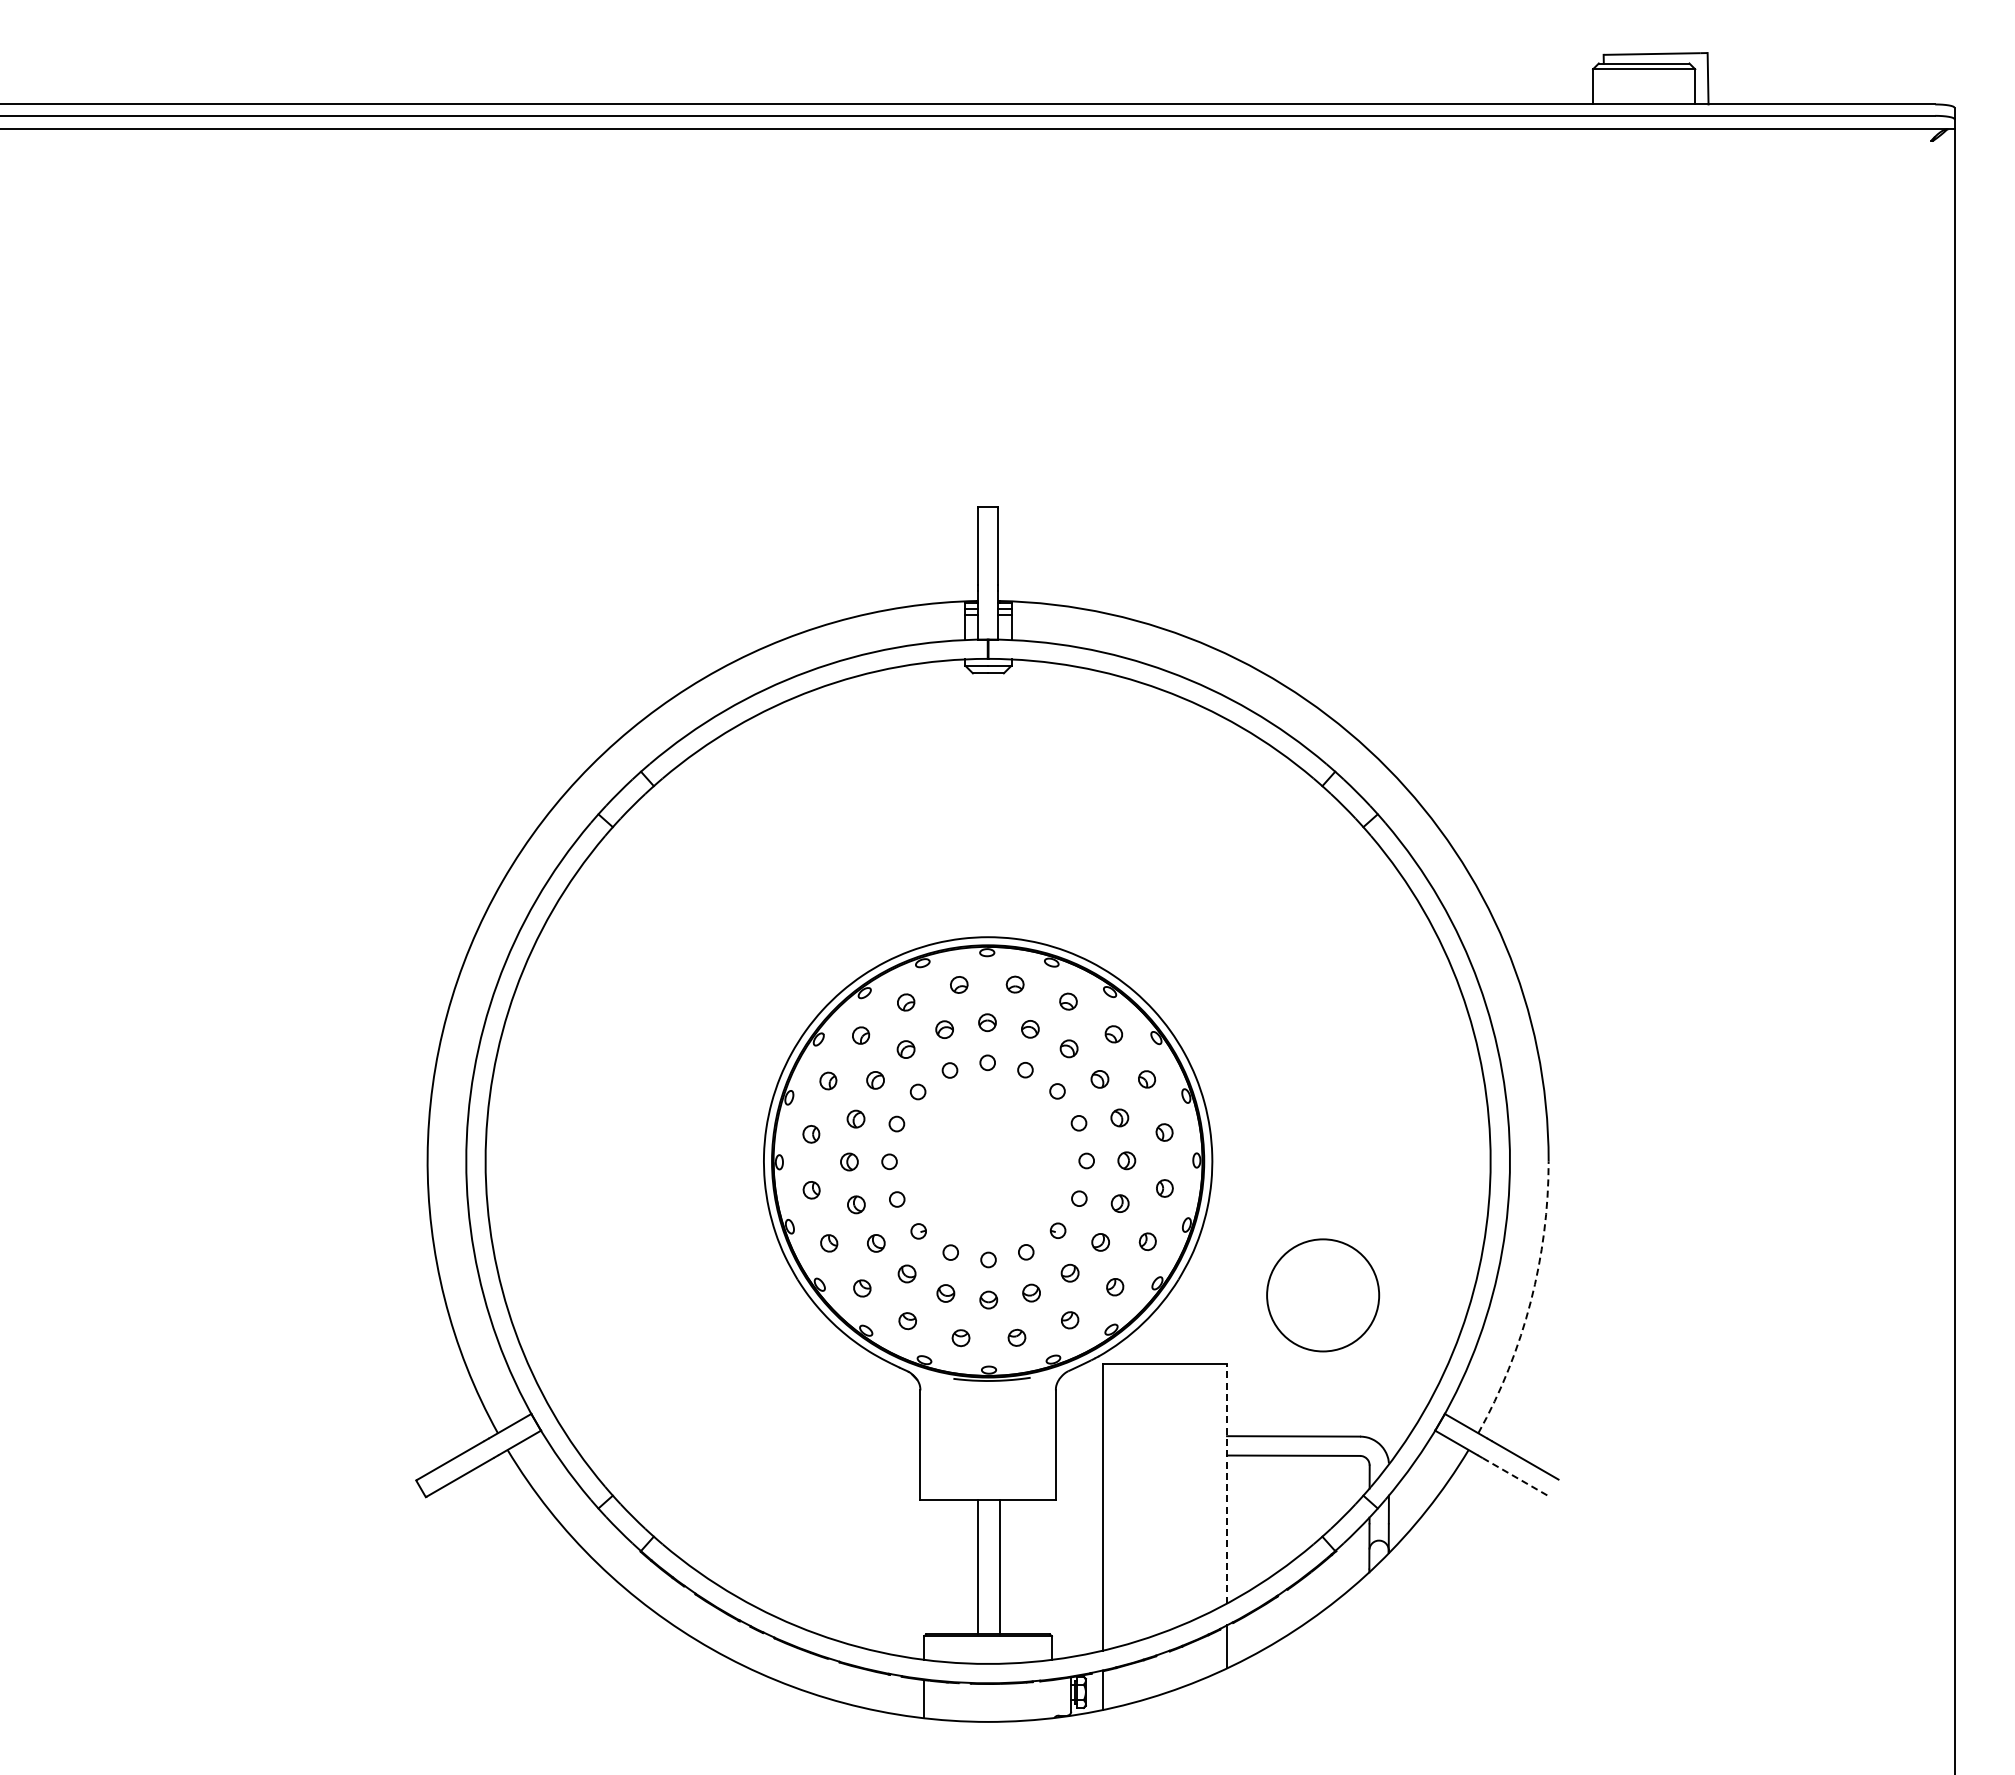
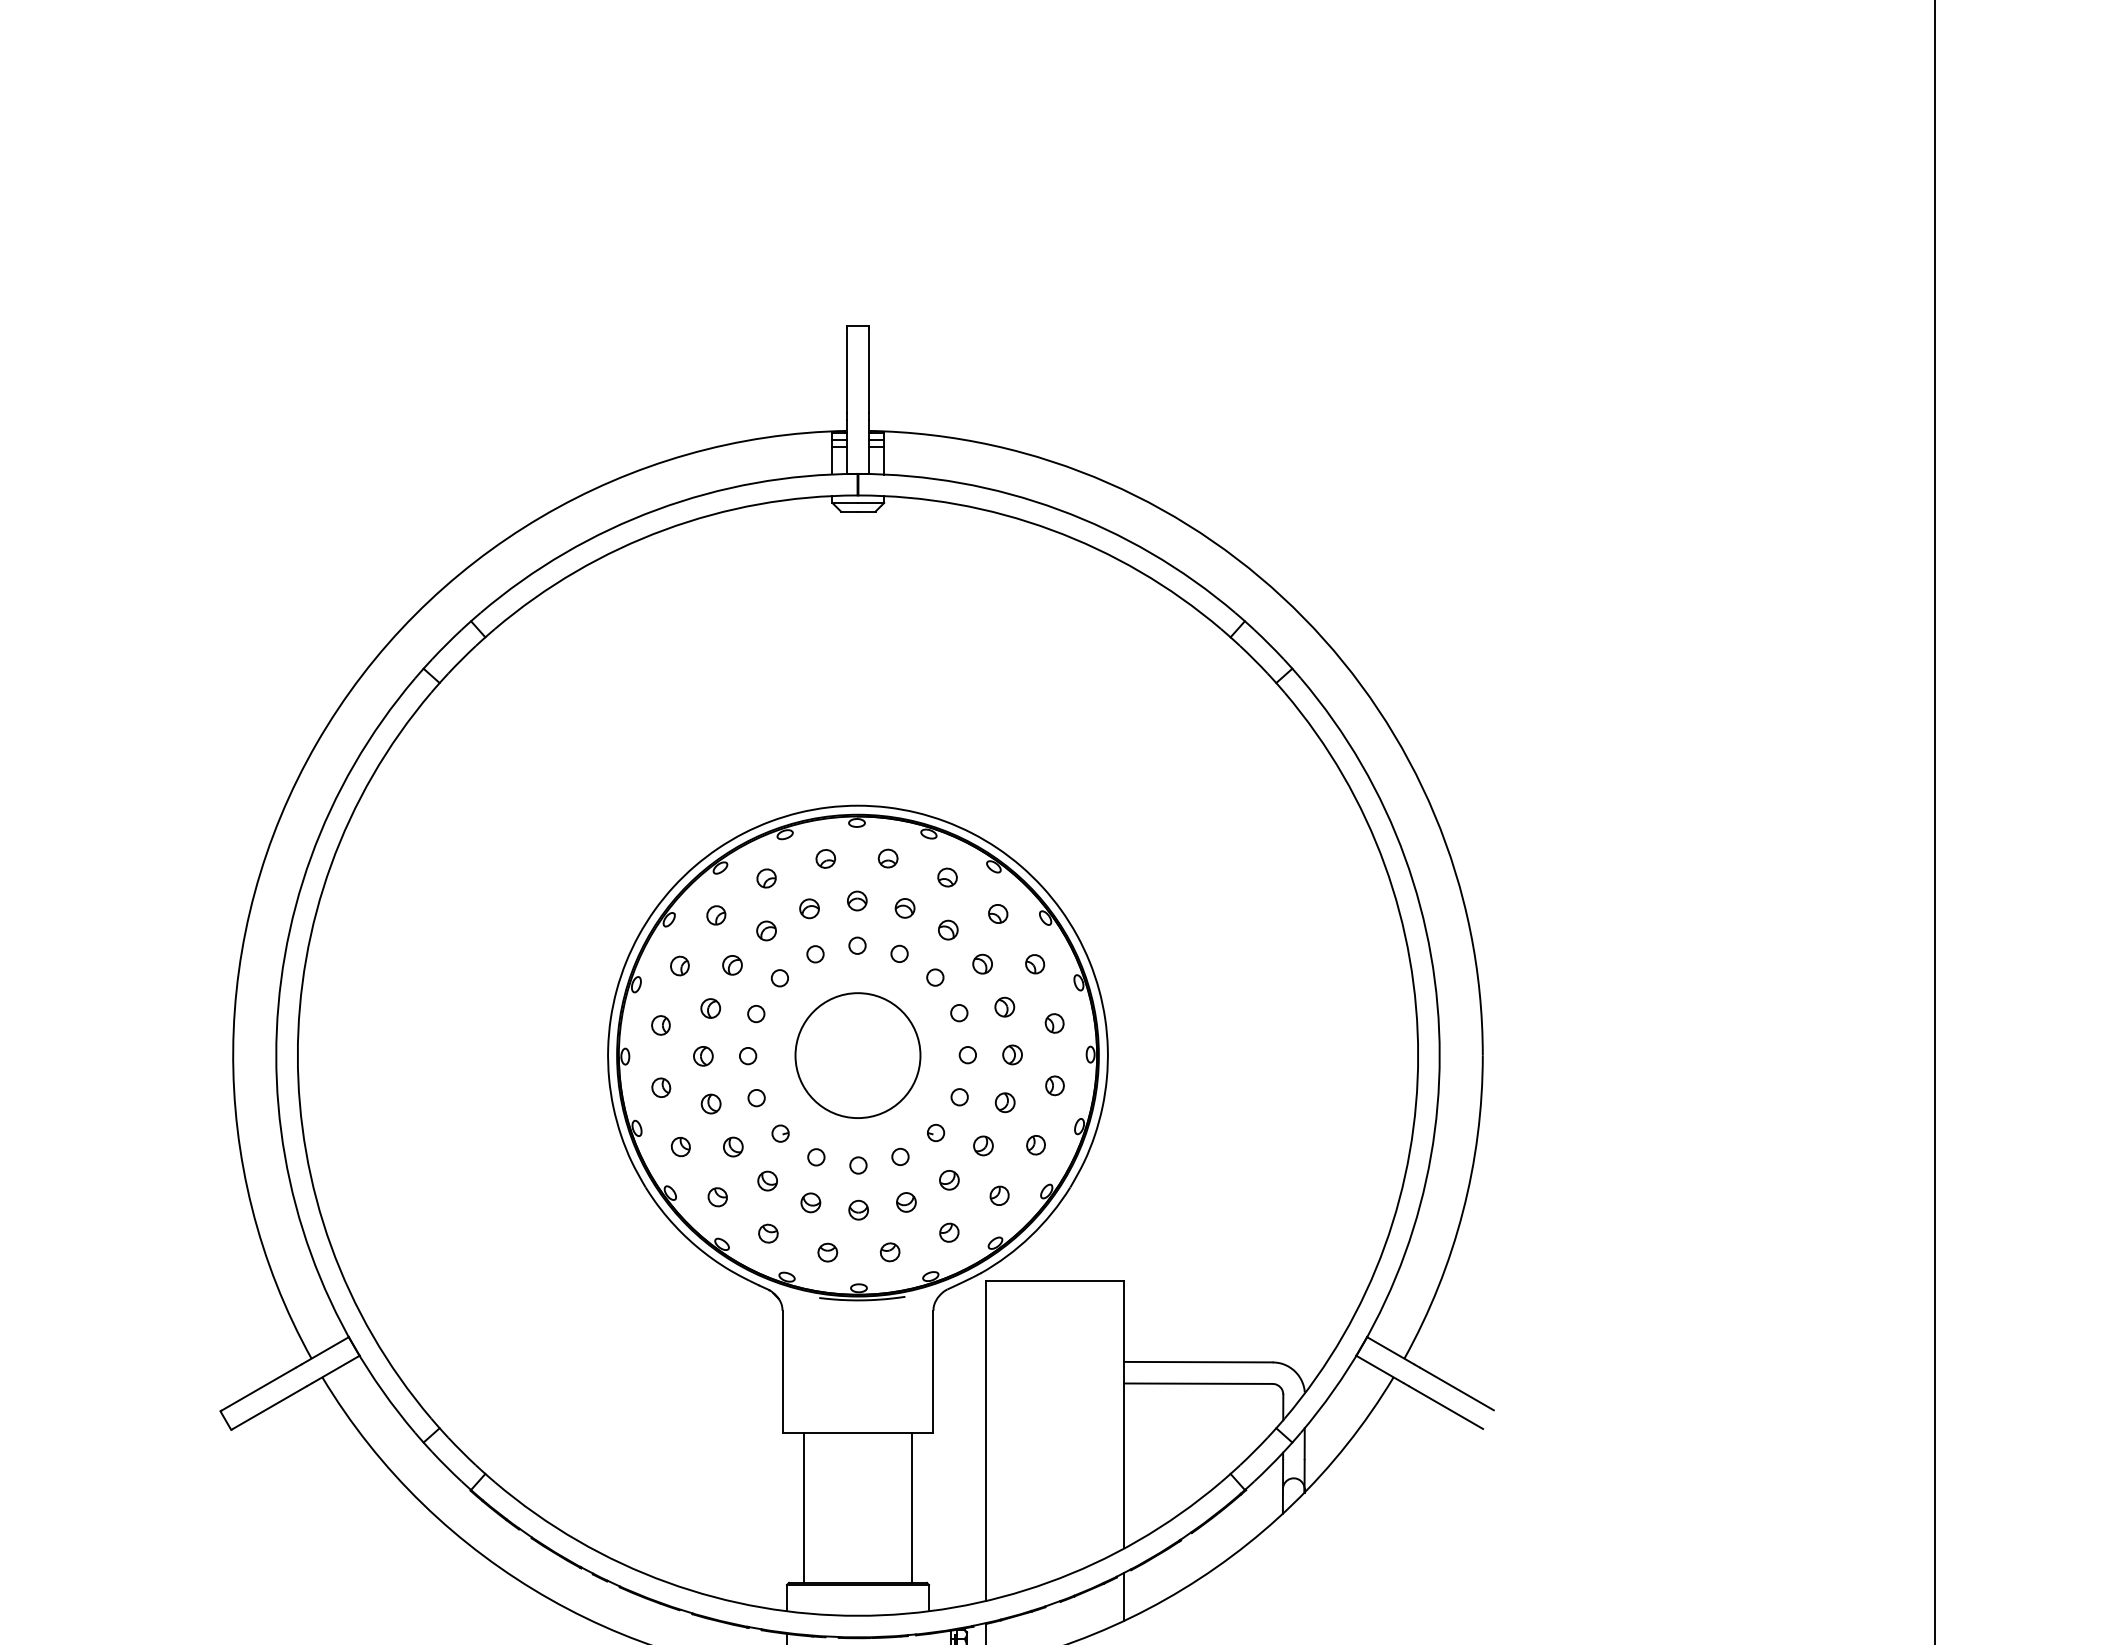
circle: (1323, 1295) -> (858, 1055), moved
arc: (1530, 1301) -> (1462, 1211), dashed -> solid
line: (1516, 1477) -> (1446, 1407), dashed -> solid
line: (1227, 1483) -> (1124, 1414), dashed -> solid
line: (978, 1566) -> (911, 1507), moved
line: (999, 1566) -> (803, 1507), moved

